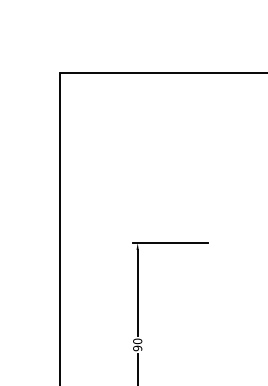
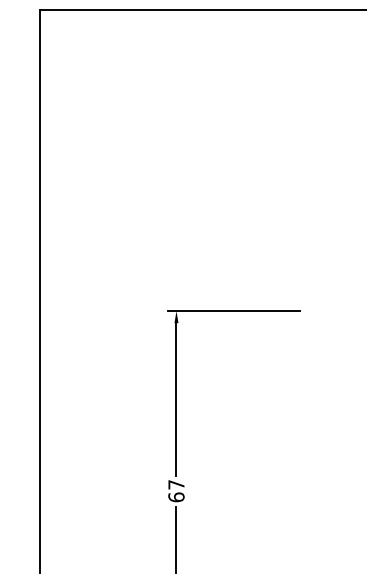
text: (137, 344) -> (176, 490), 90 -> 67

